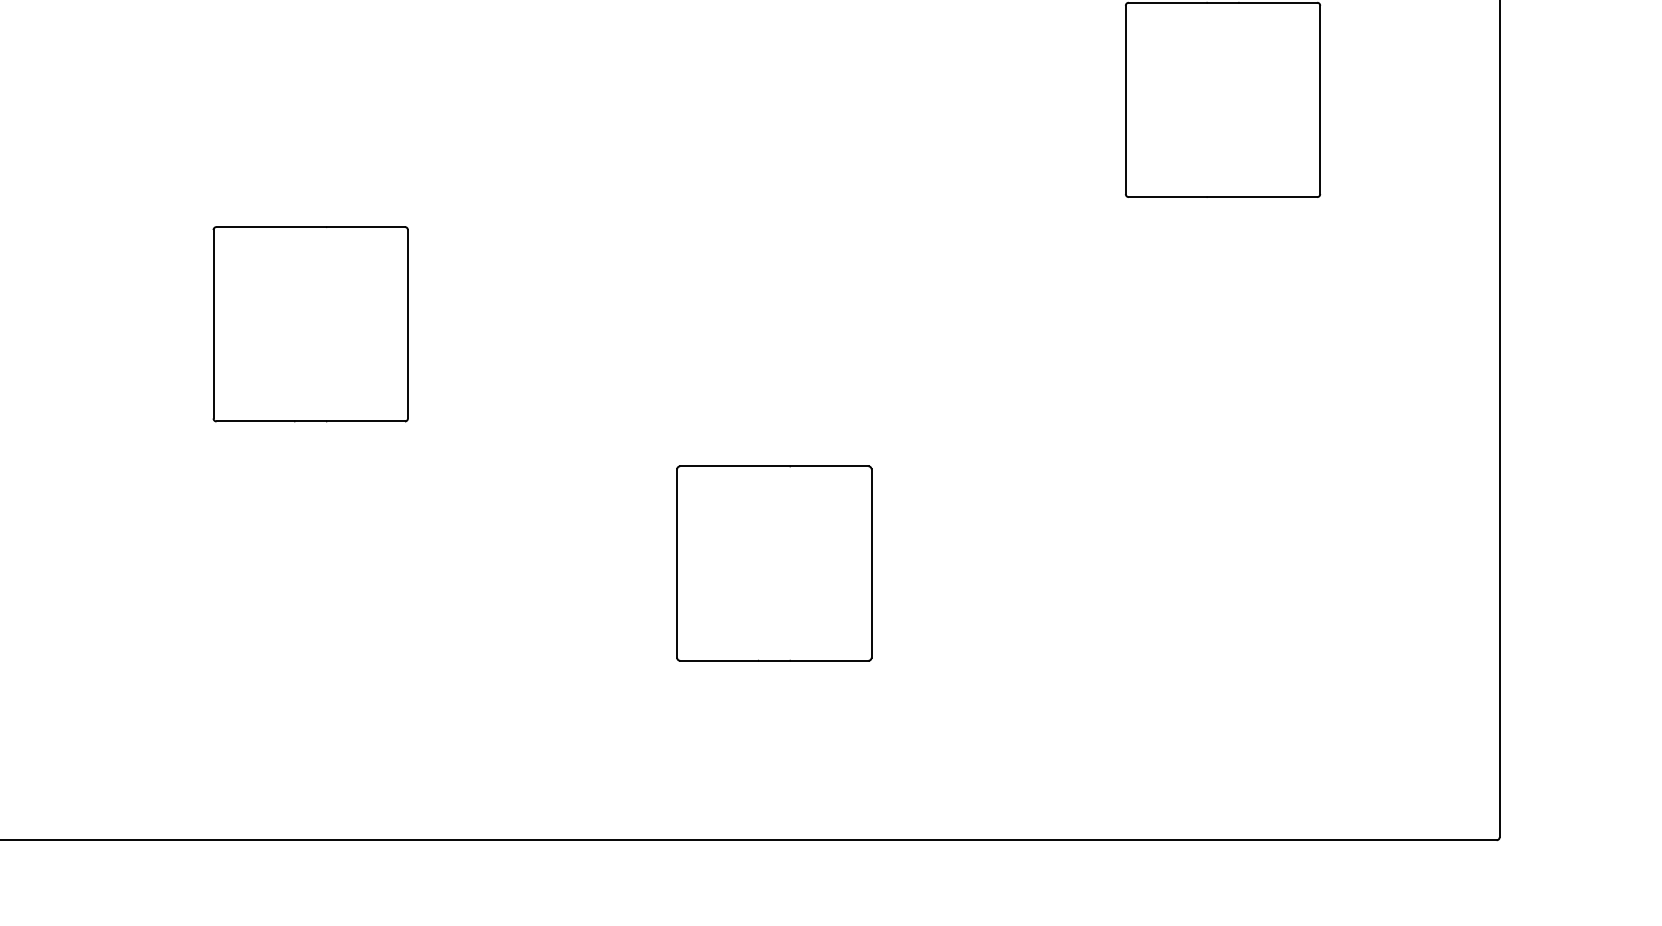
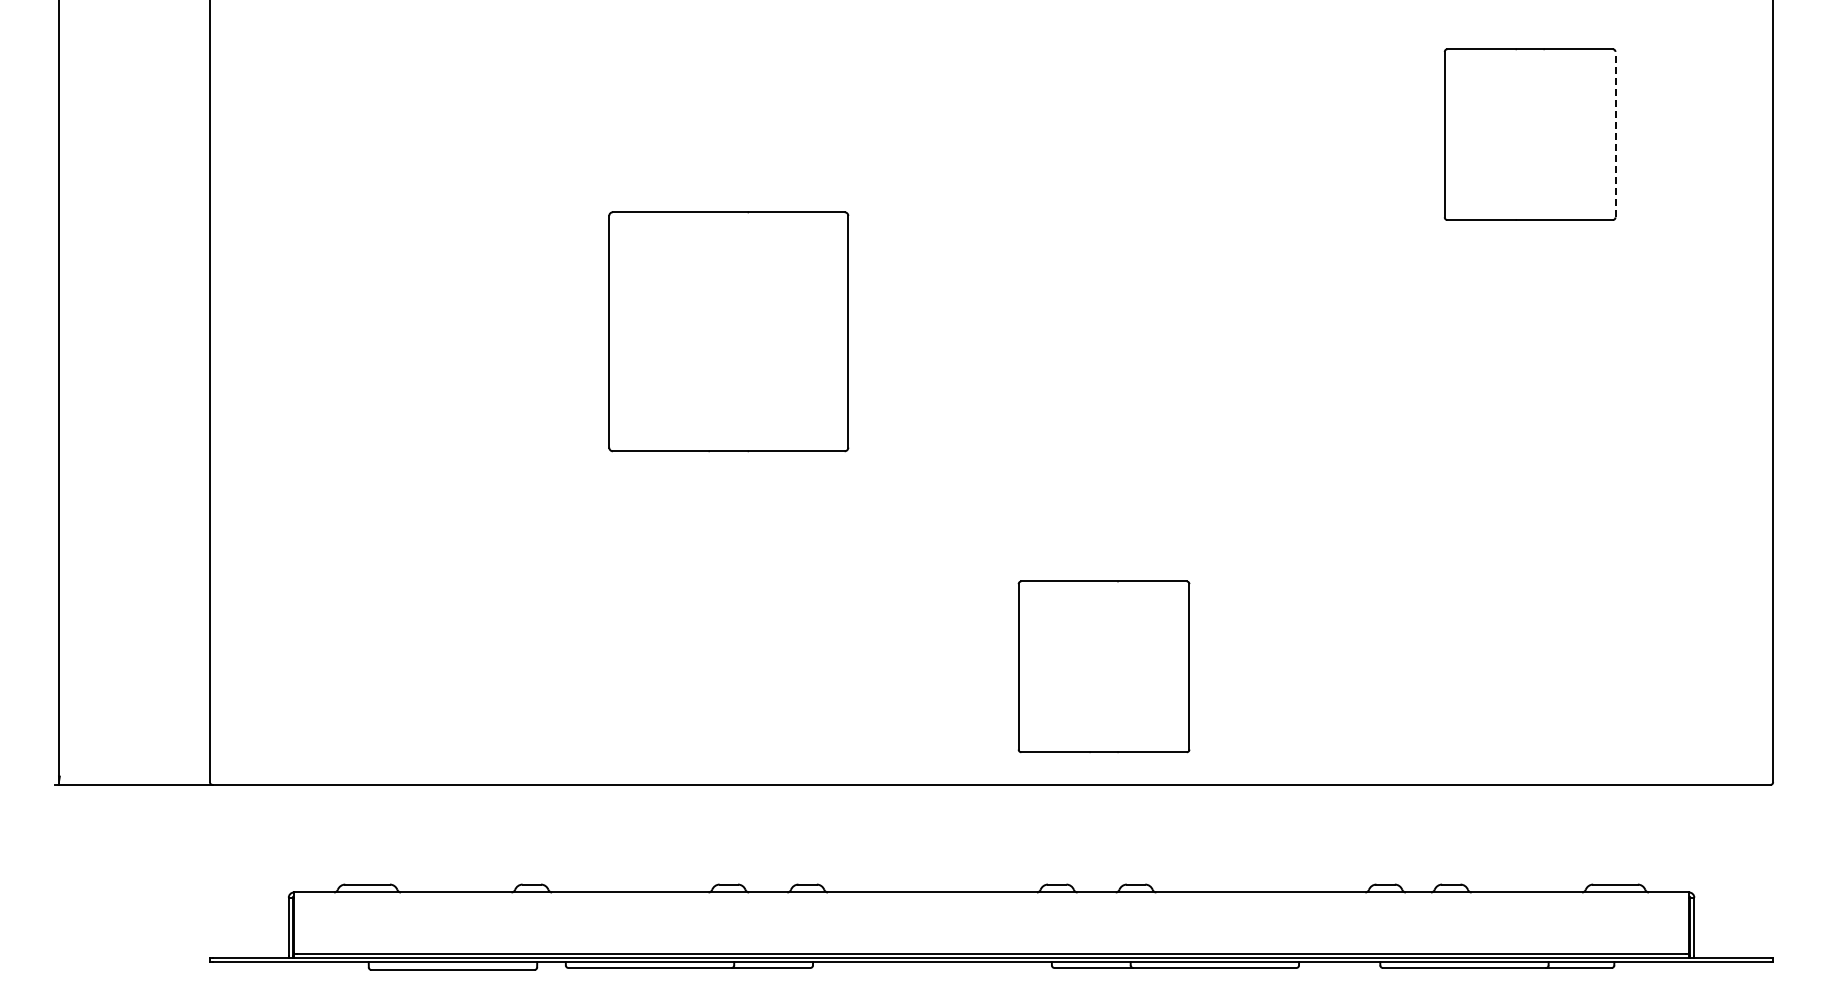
line: (1320, 99) -> (1615, 134), solid -> dashed
part: (310, 324) -> (728, 331), size x1.4
part: (773, 563) -> (1103, 666), moved

